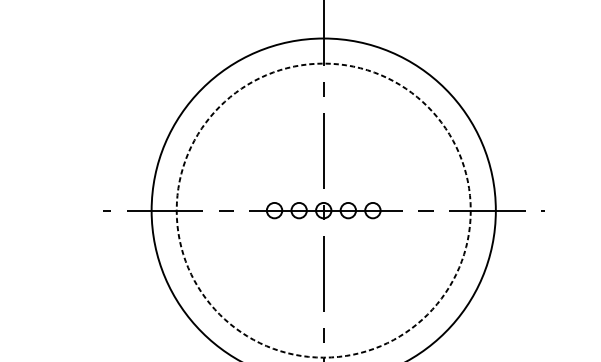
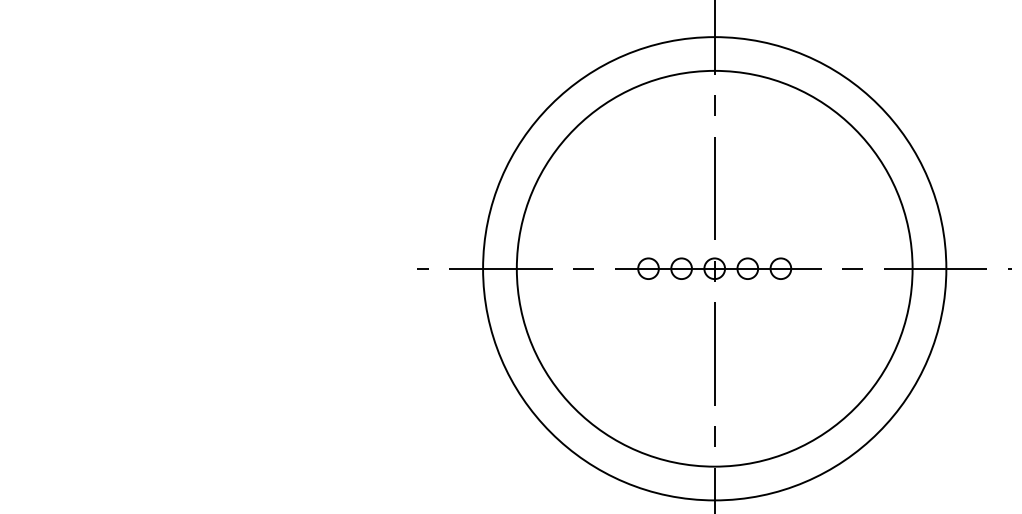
circle: (323, 210) -> (714, 268), dashed -> solid

